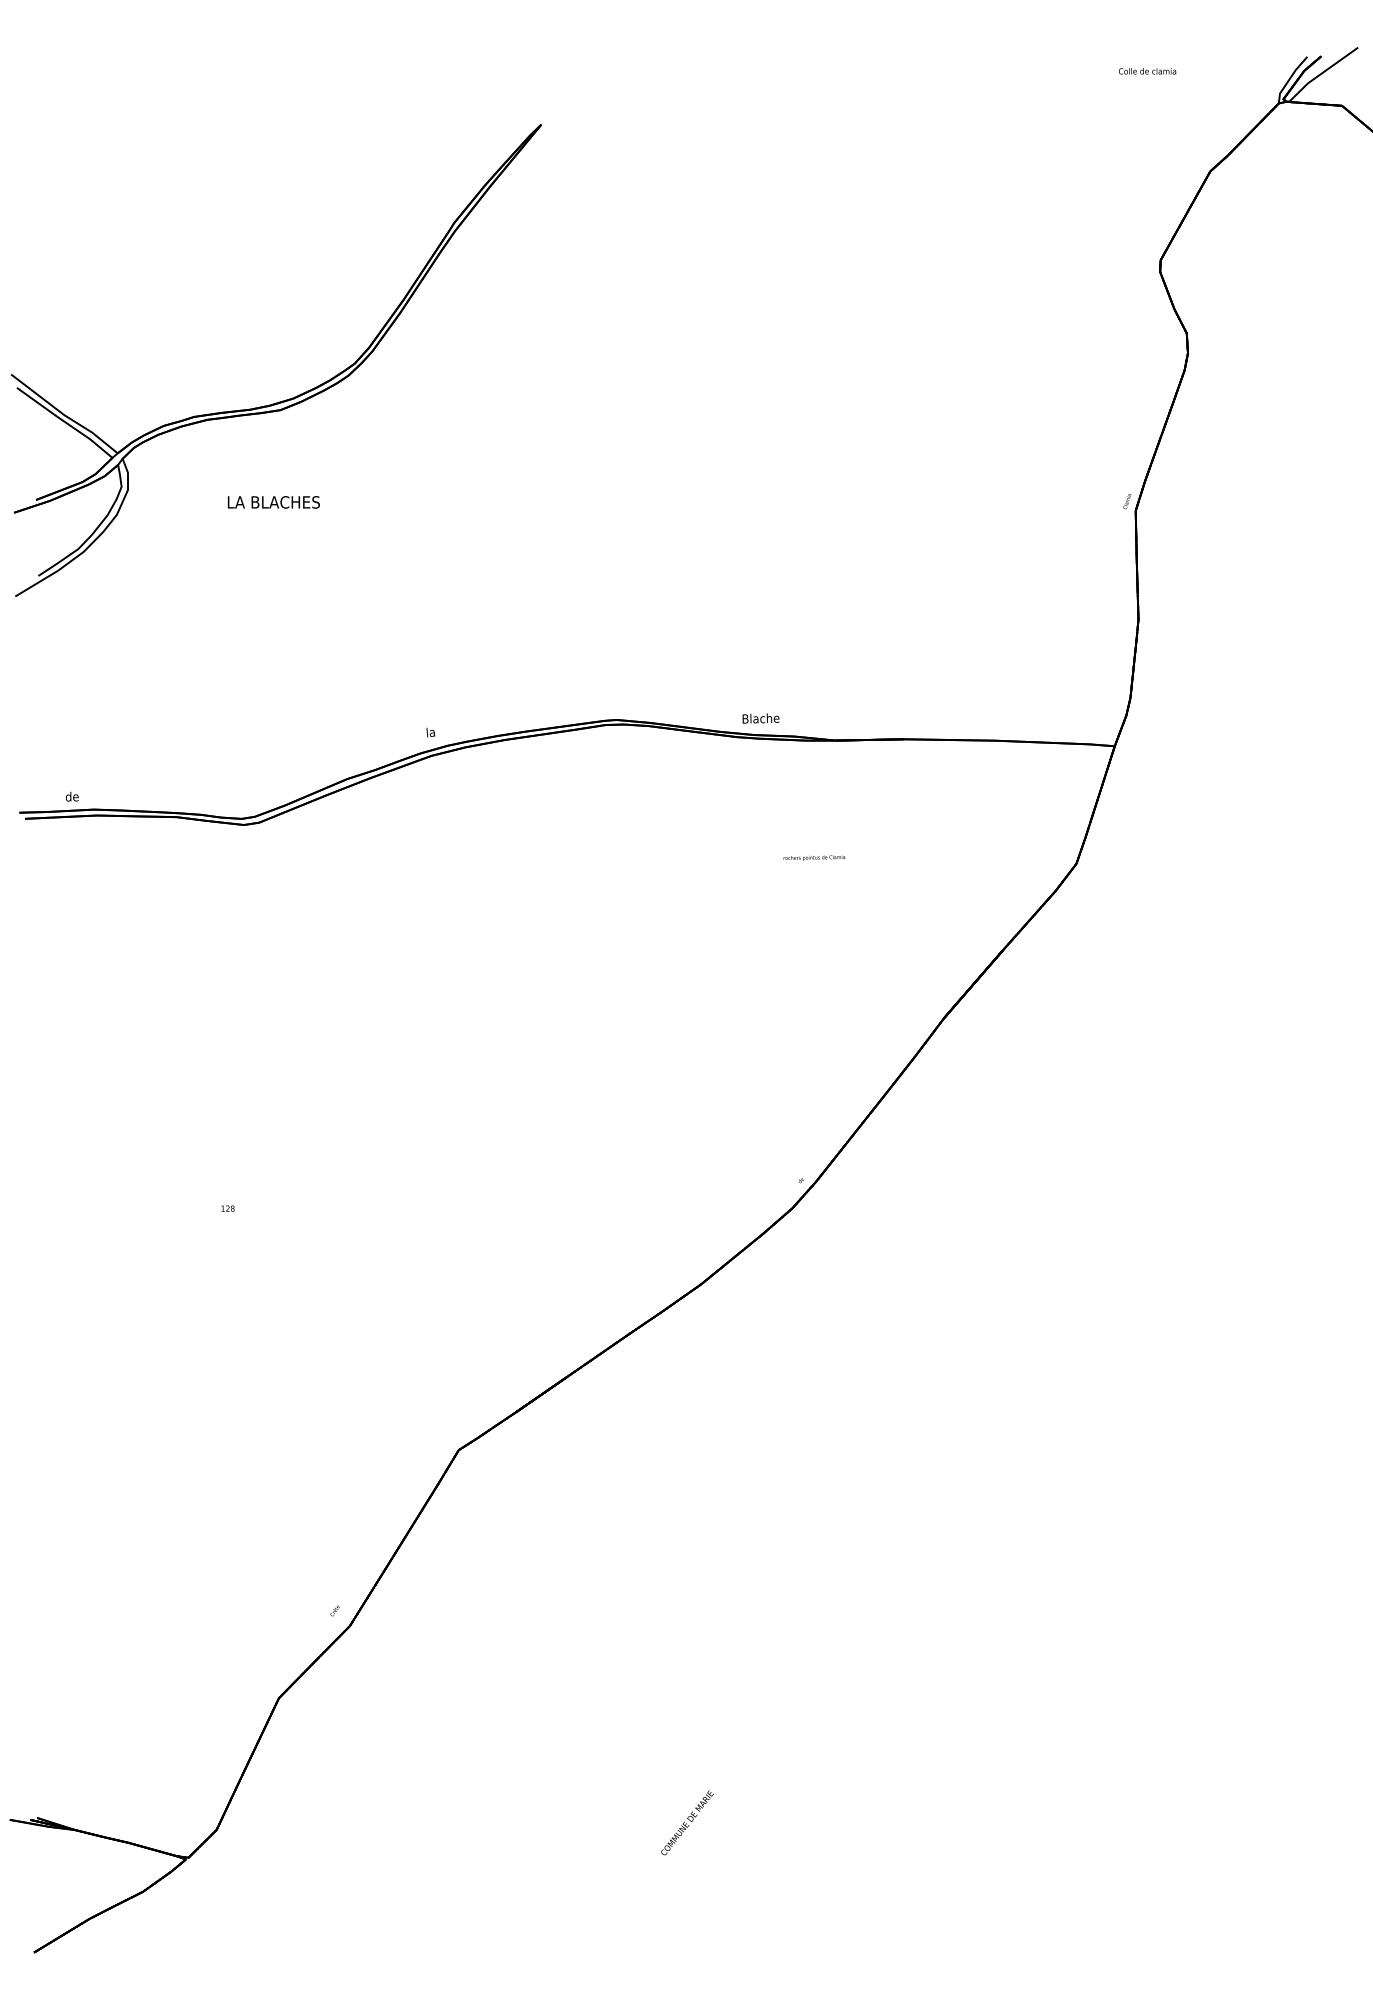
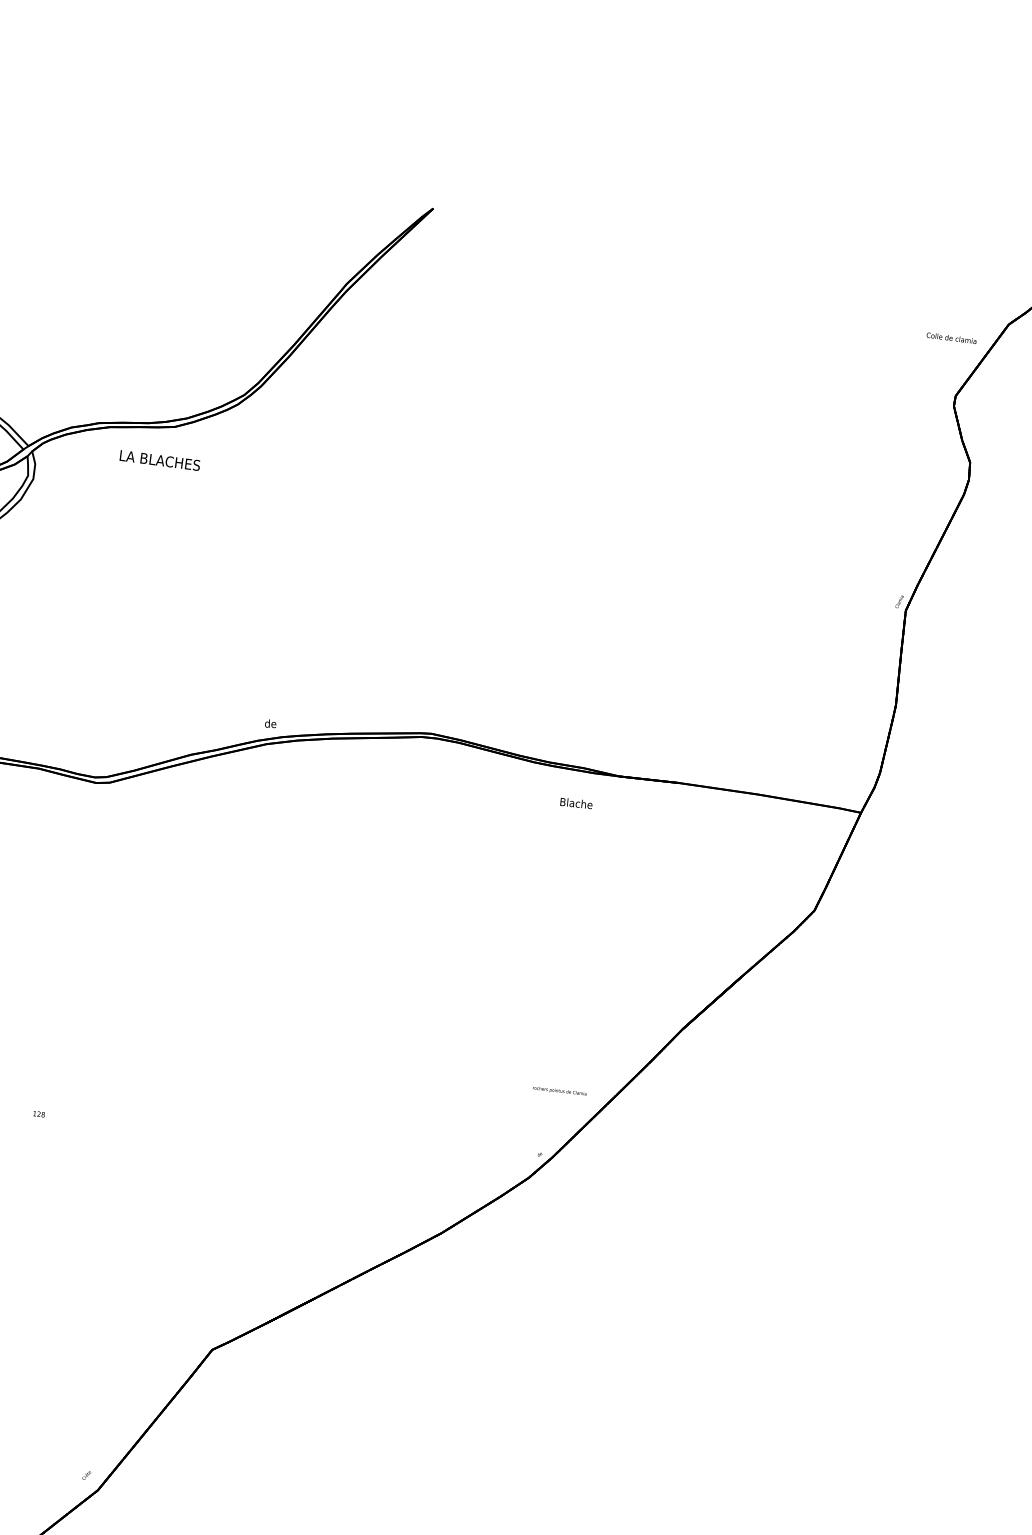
text: (1147, 71) -> (951, 338), moved
text: (273, 502) -> (159, 460), moved
text: (760, 718) -> (576, 803), moved
text: (432, 732) -> (270, 723), la -> de
text: (814, 857) -> (559, 1090), moved

